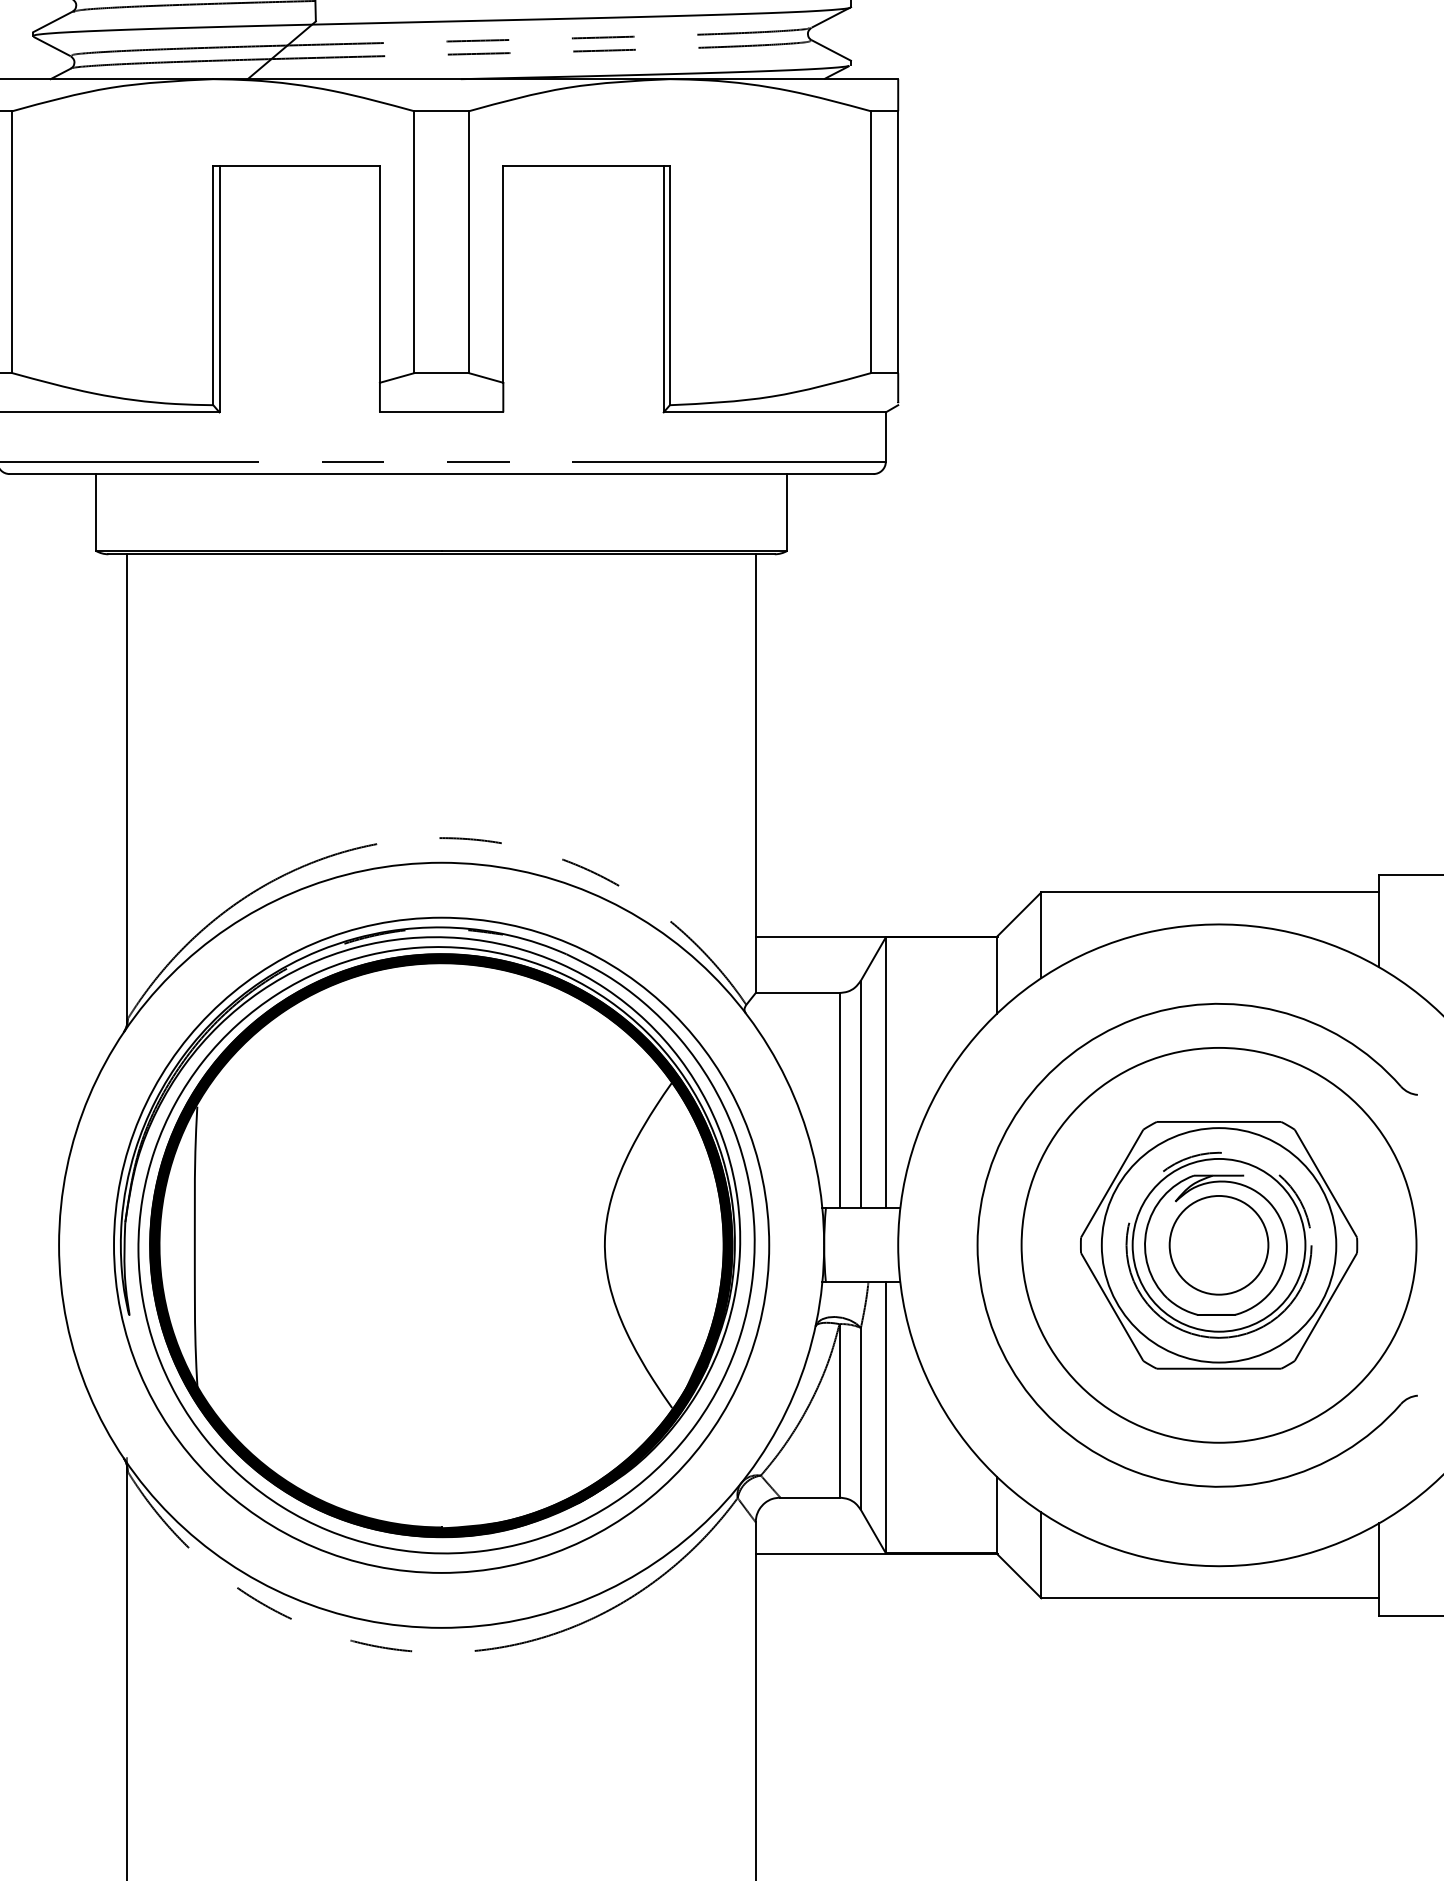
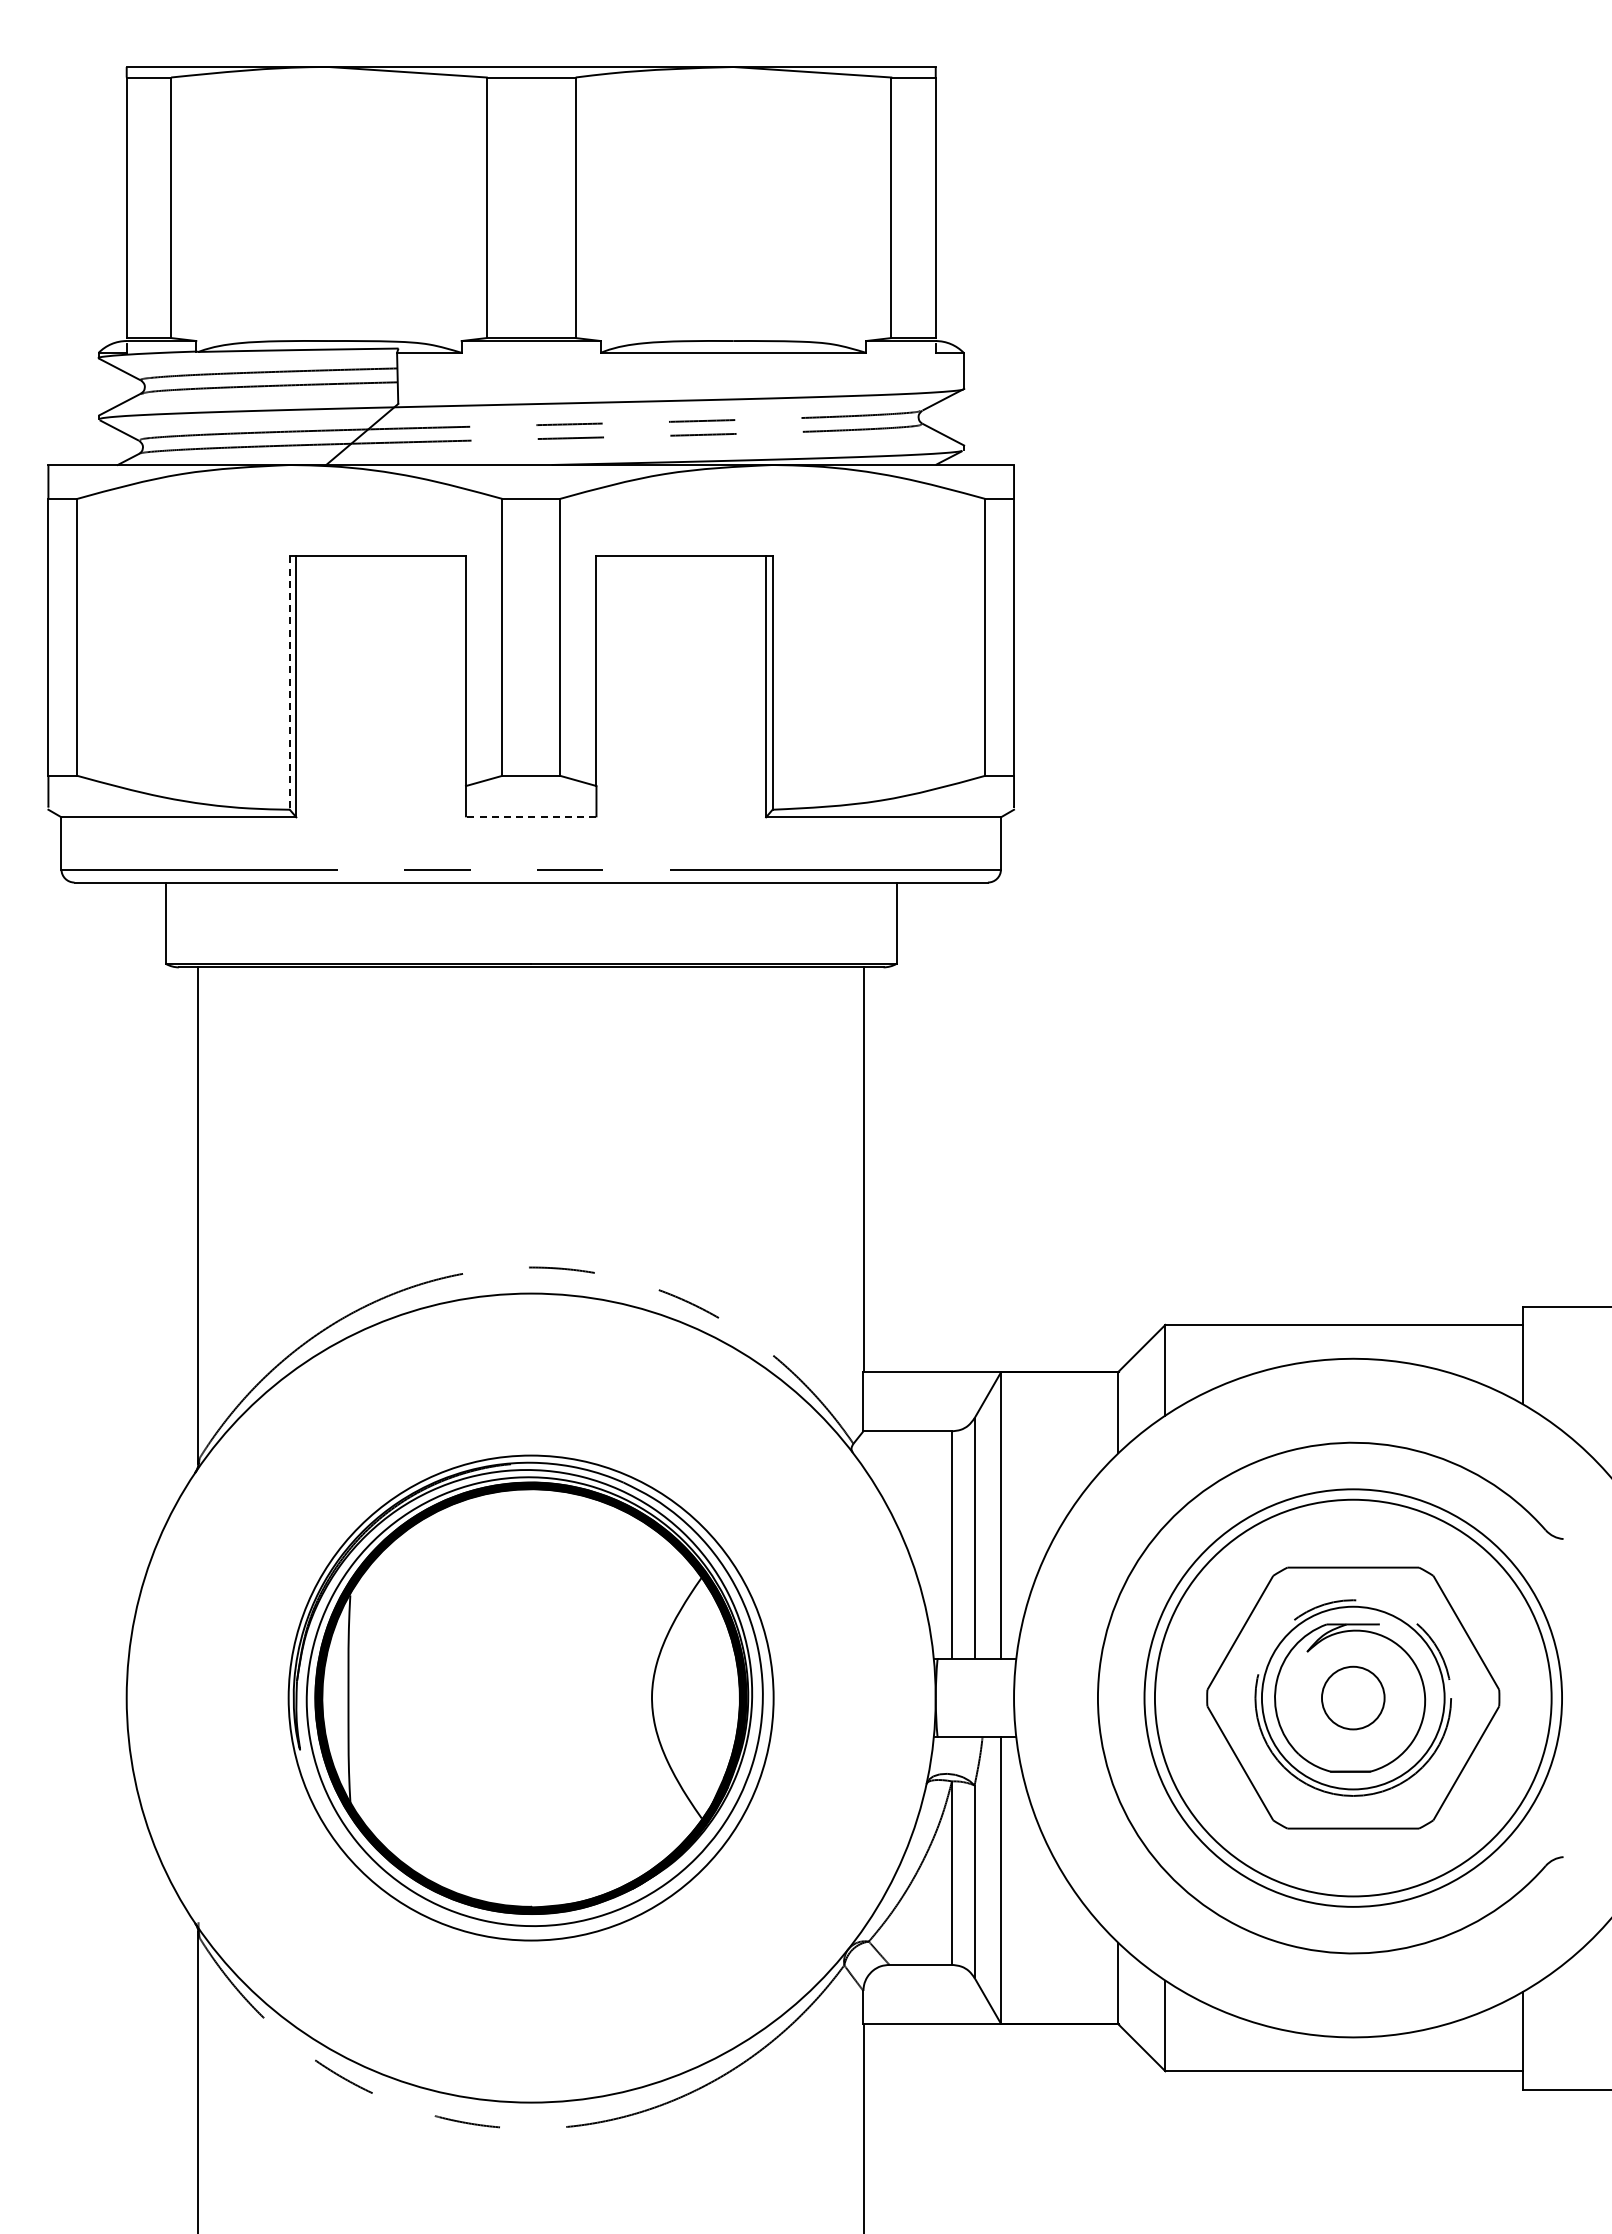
line: (213, 285) -> (289, 683), solid -> dashed
line: (440, 412) -> (530, 817), solid -> dashed
part: (440, 1244) -> (530, 1697), size x0.7
circle: (1219, 1244) -> (1353, 1697), size x0.6
circle: (1219, 1245) -> (1353, 1698), size x1.6

